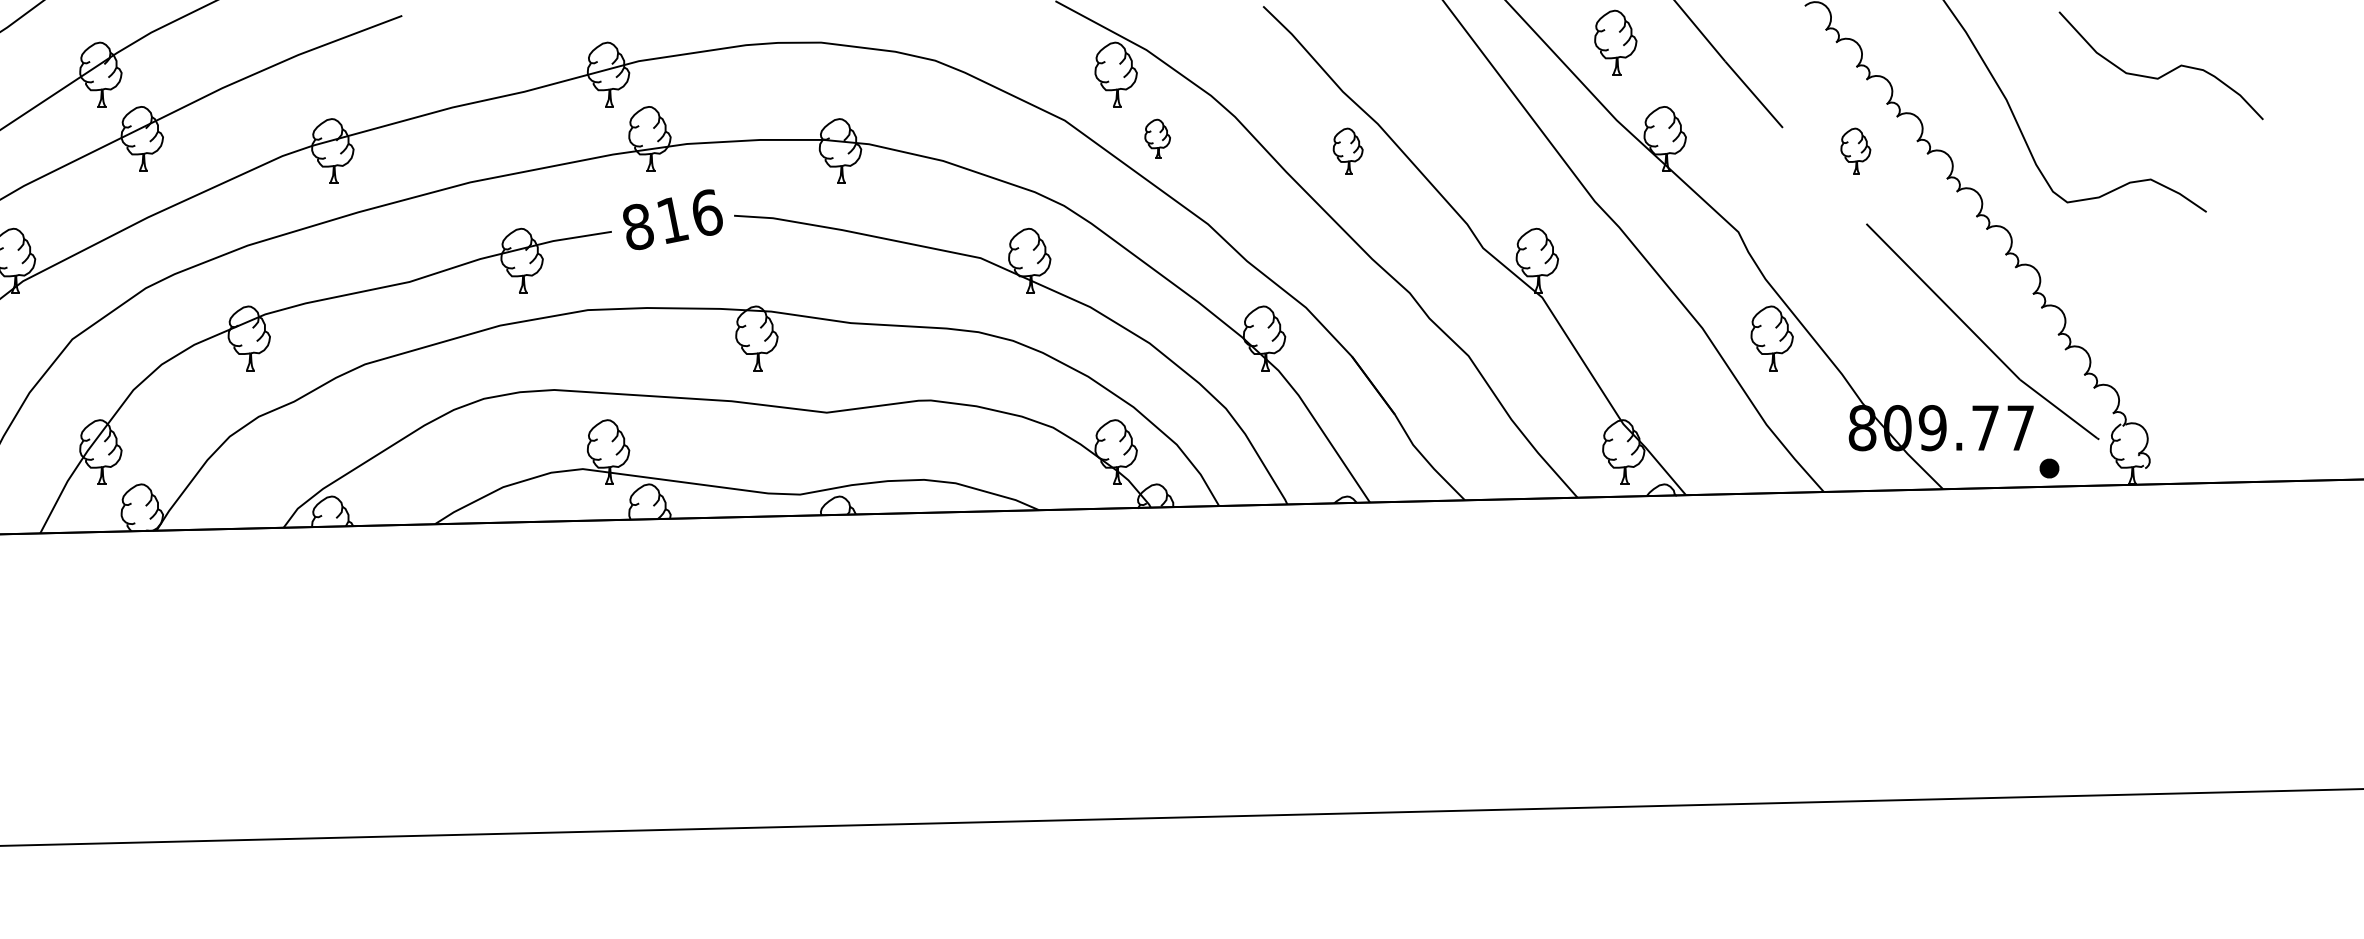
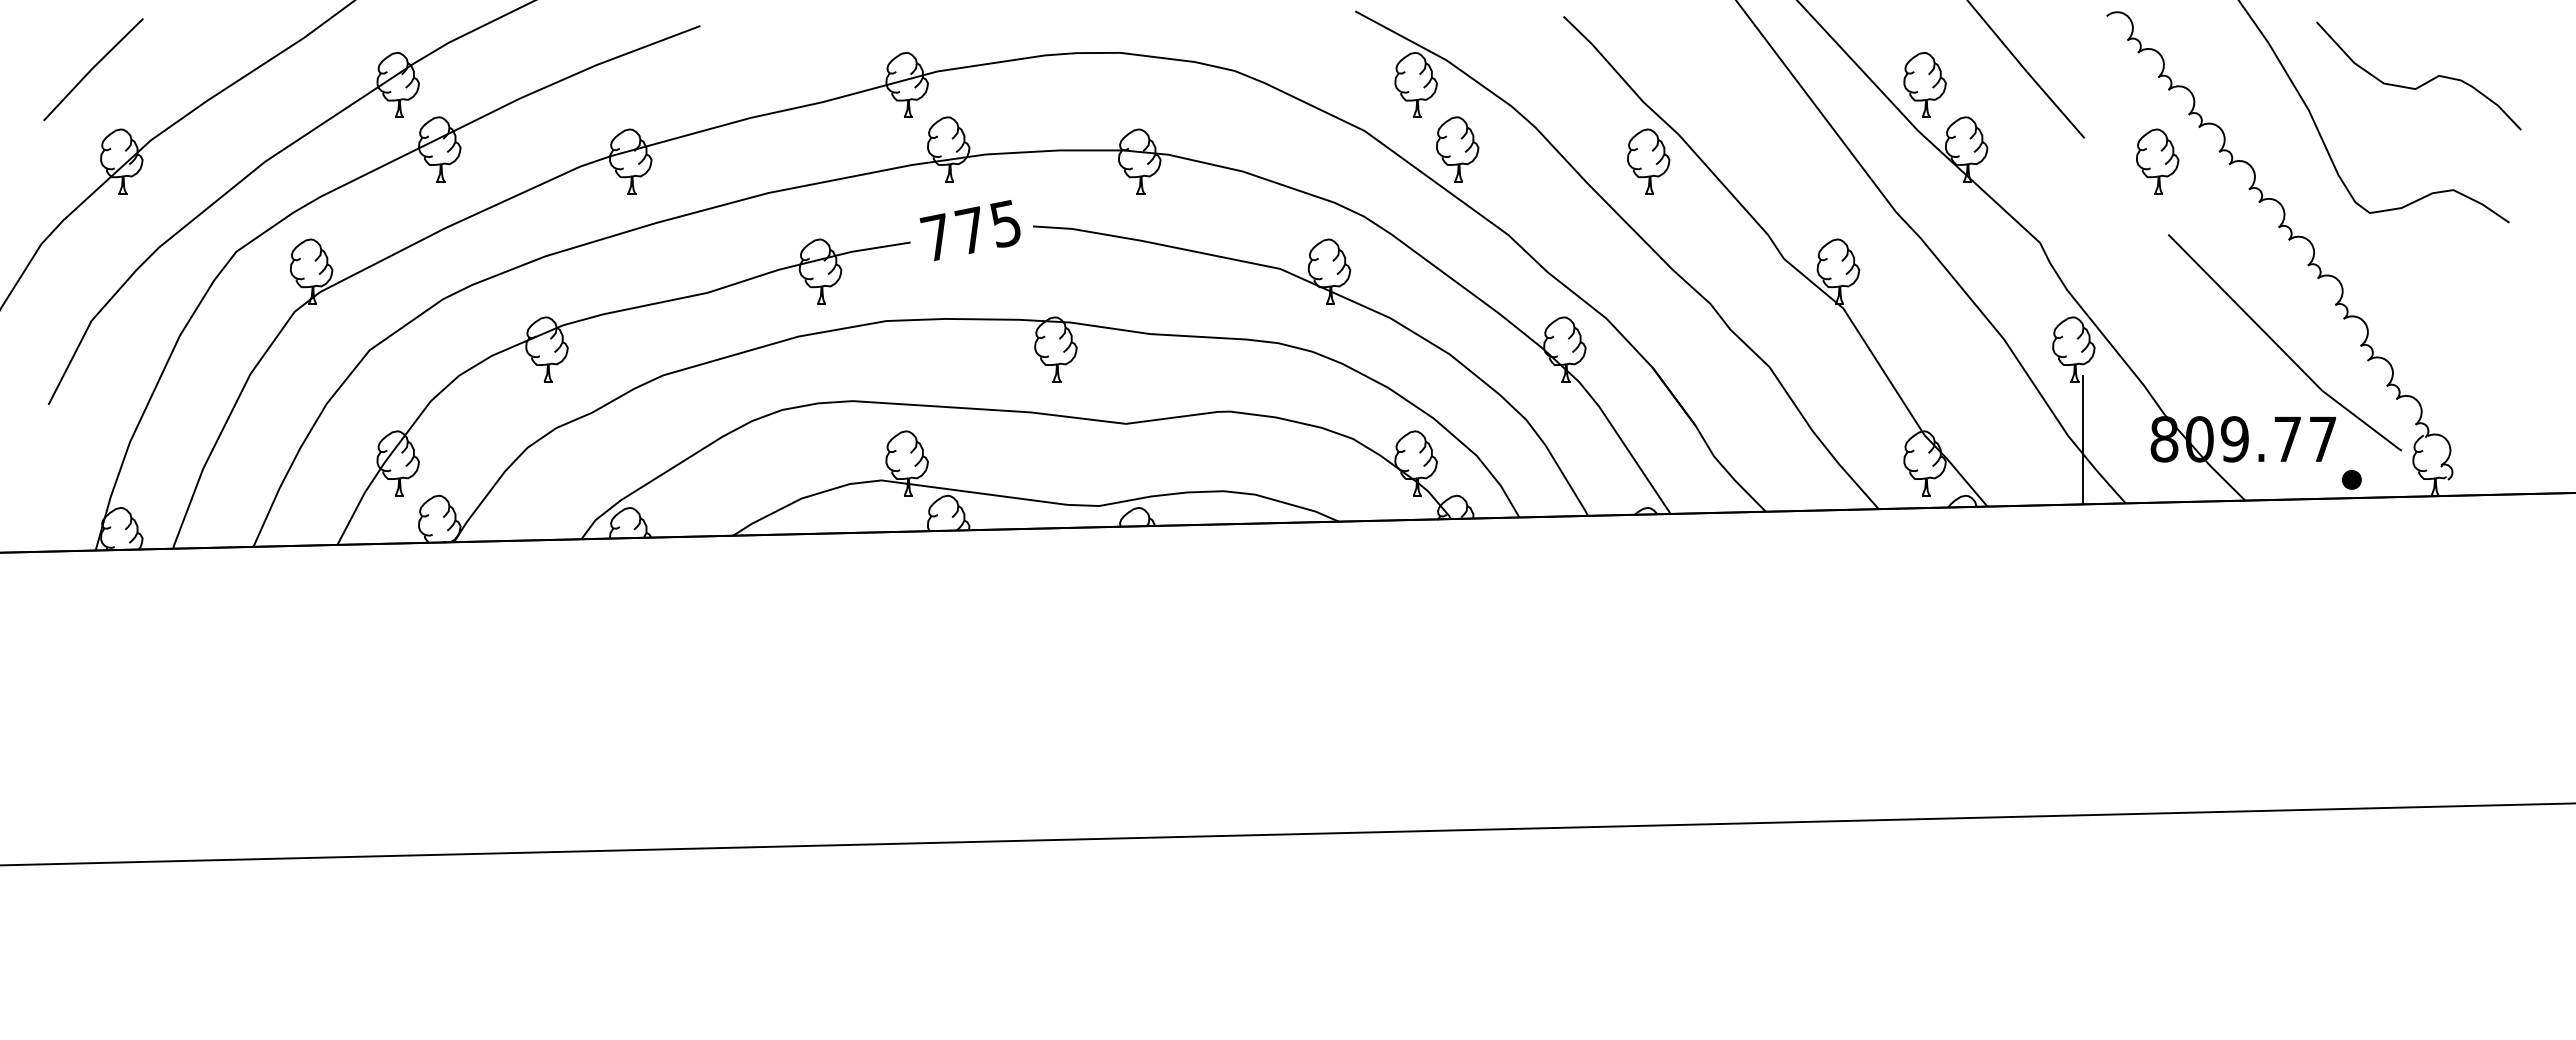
part: (1615, 42) -> (1924, 84), moved
curve: (2165, 73) -> (2423, 83), moved
part: (1157, 139) -> (1457, 149), size x1.67
part: (1347, 150) -> (1648, 161), size x1.43
part: (1855, 150) -> (2157, 161), size x1.43
text: (671, 219) -> (970, 230), 816 -> 775
line: (1780, 429) -> (2082, 440), added

